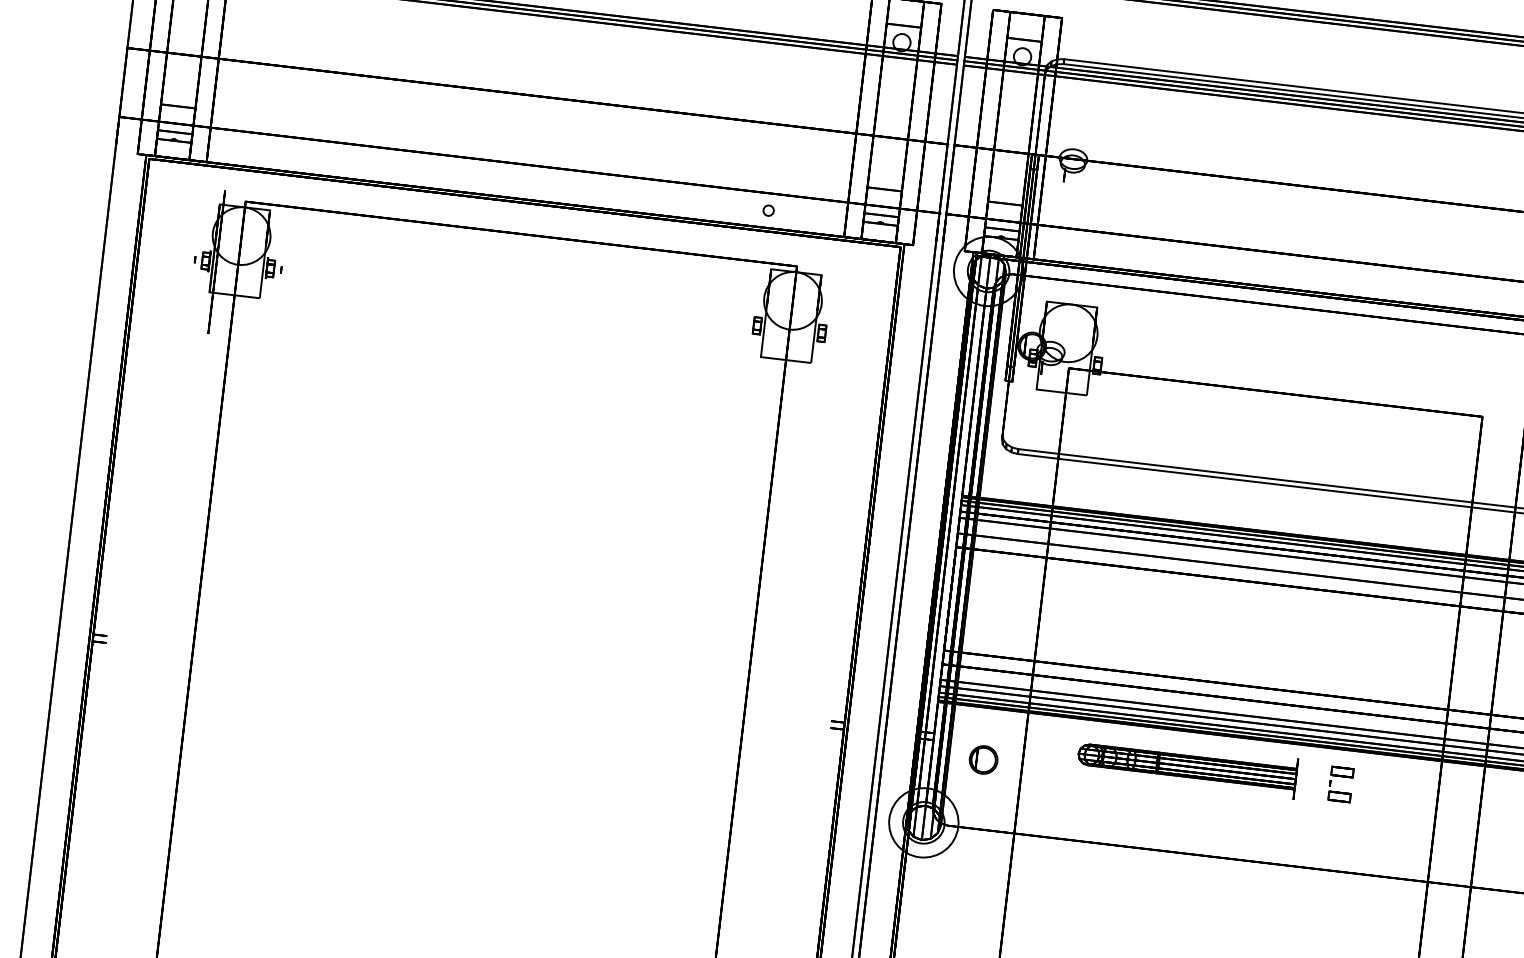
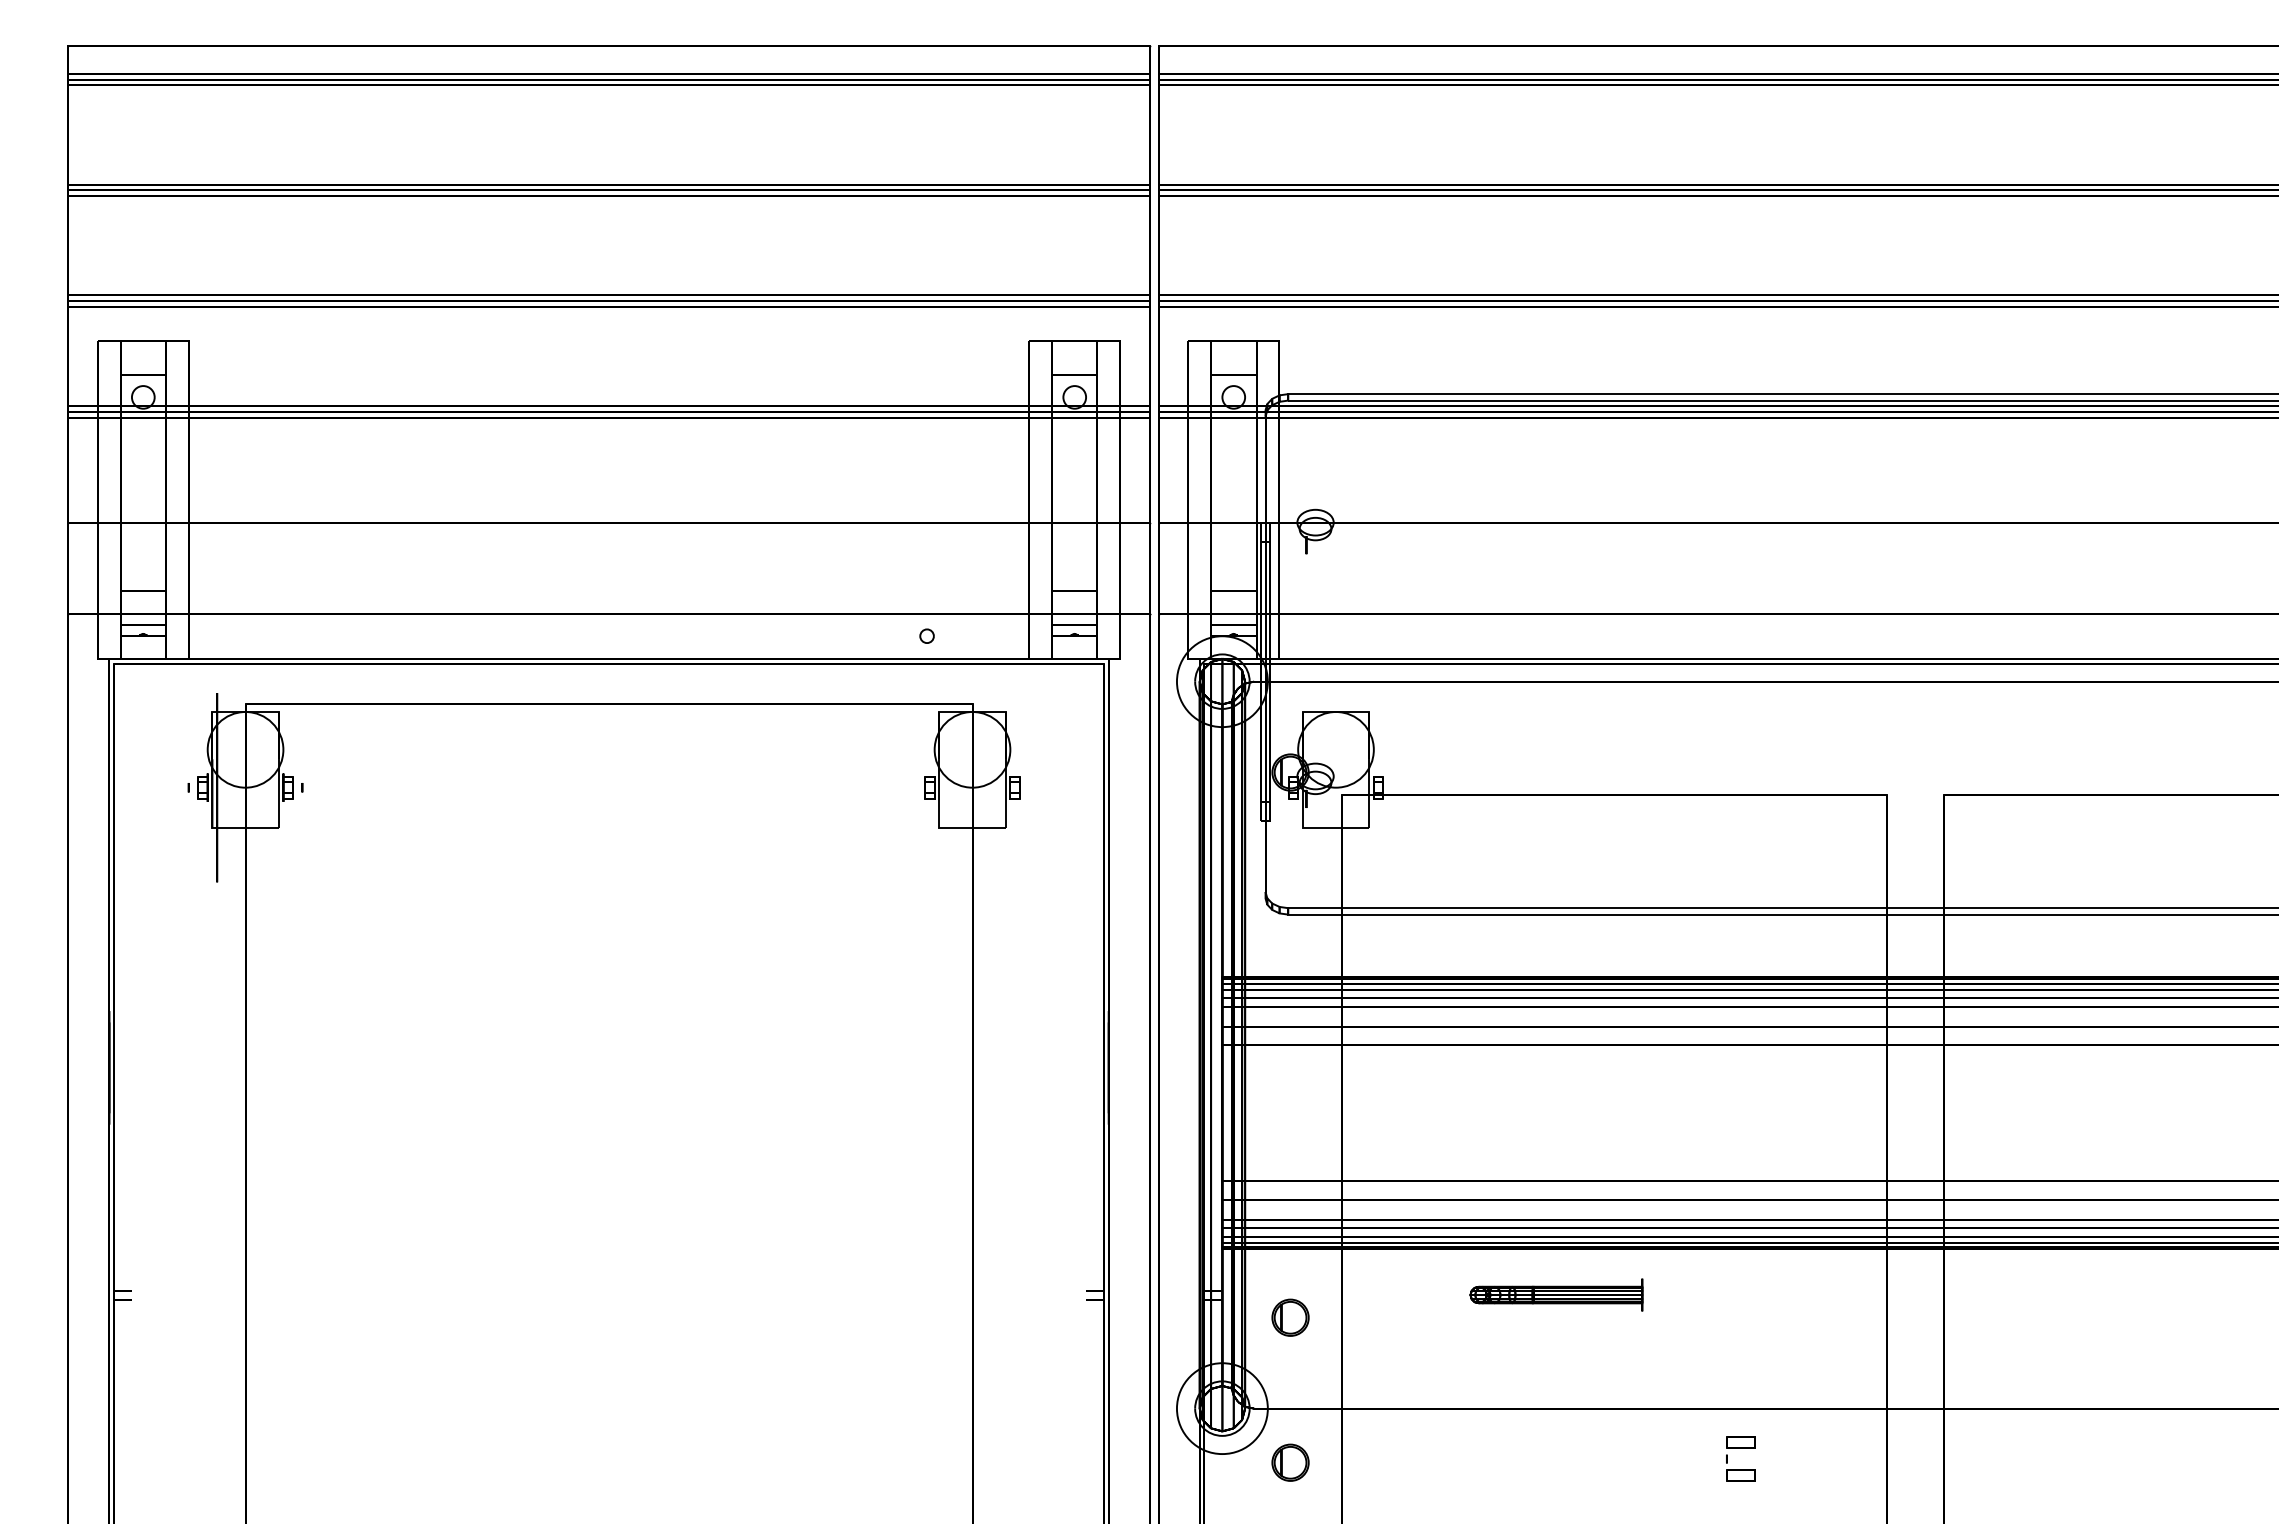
part: (1187, 766) -> (1556, 1294), size x0.6
part: (1341, 776) -> (1740, 1448), moved
part: (970, 869) -> (1290, 1462), added

